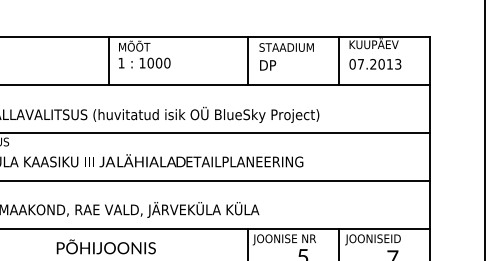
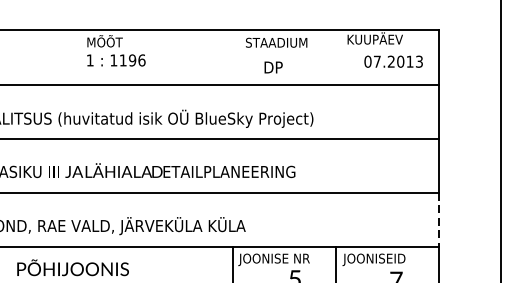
line: (108, 60) -> (75, 57), removed
line: (248, 60) -> (233, 57), removed
line: (339, 60) -> (336, 57), removed
text: (158, 62) -> (131, 59), 1000 -> 1196
text: (375, 64) -> (393, 61), moved
text: (268, 65) -> (274, 67), moved
line: (430, 205) -> (438, 221), solid -> dashed

